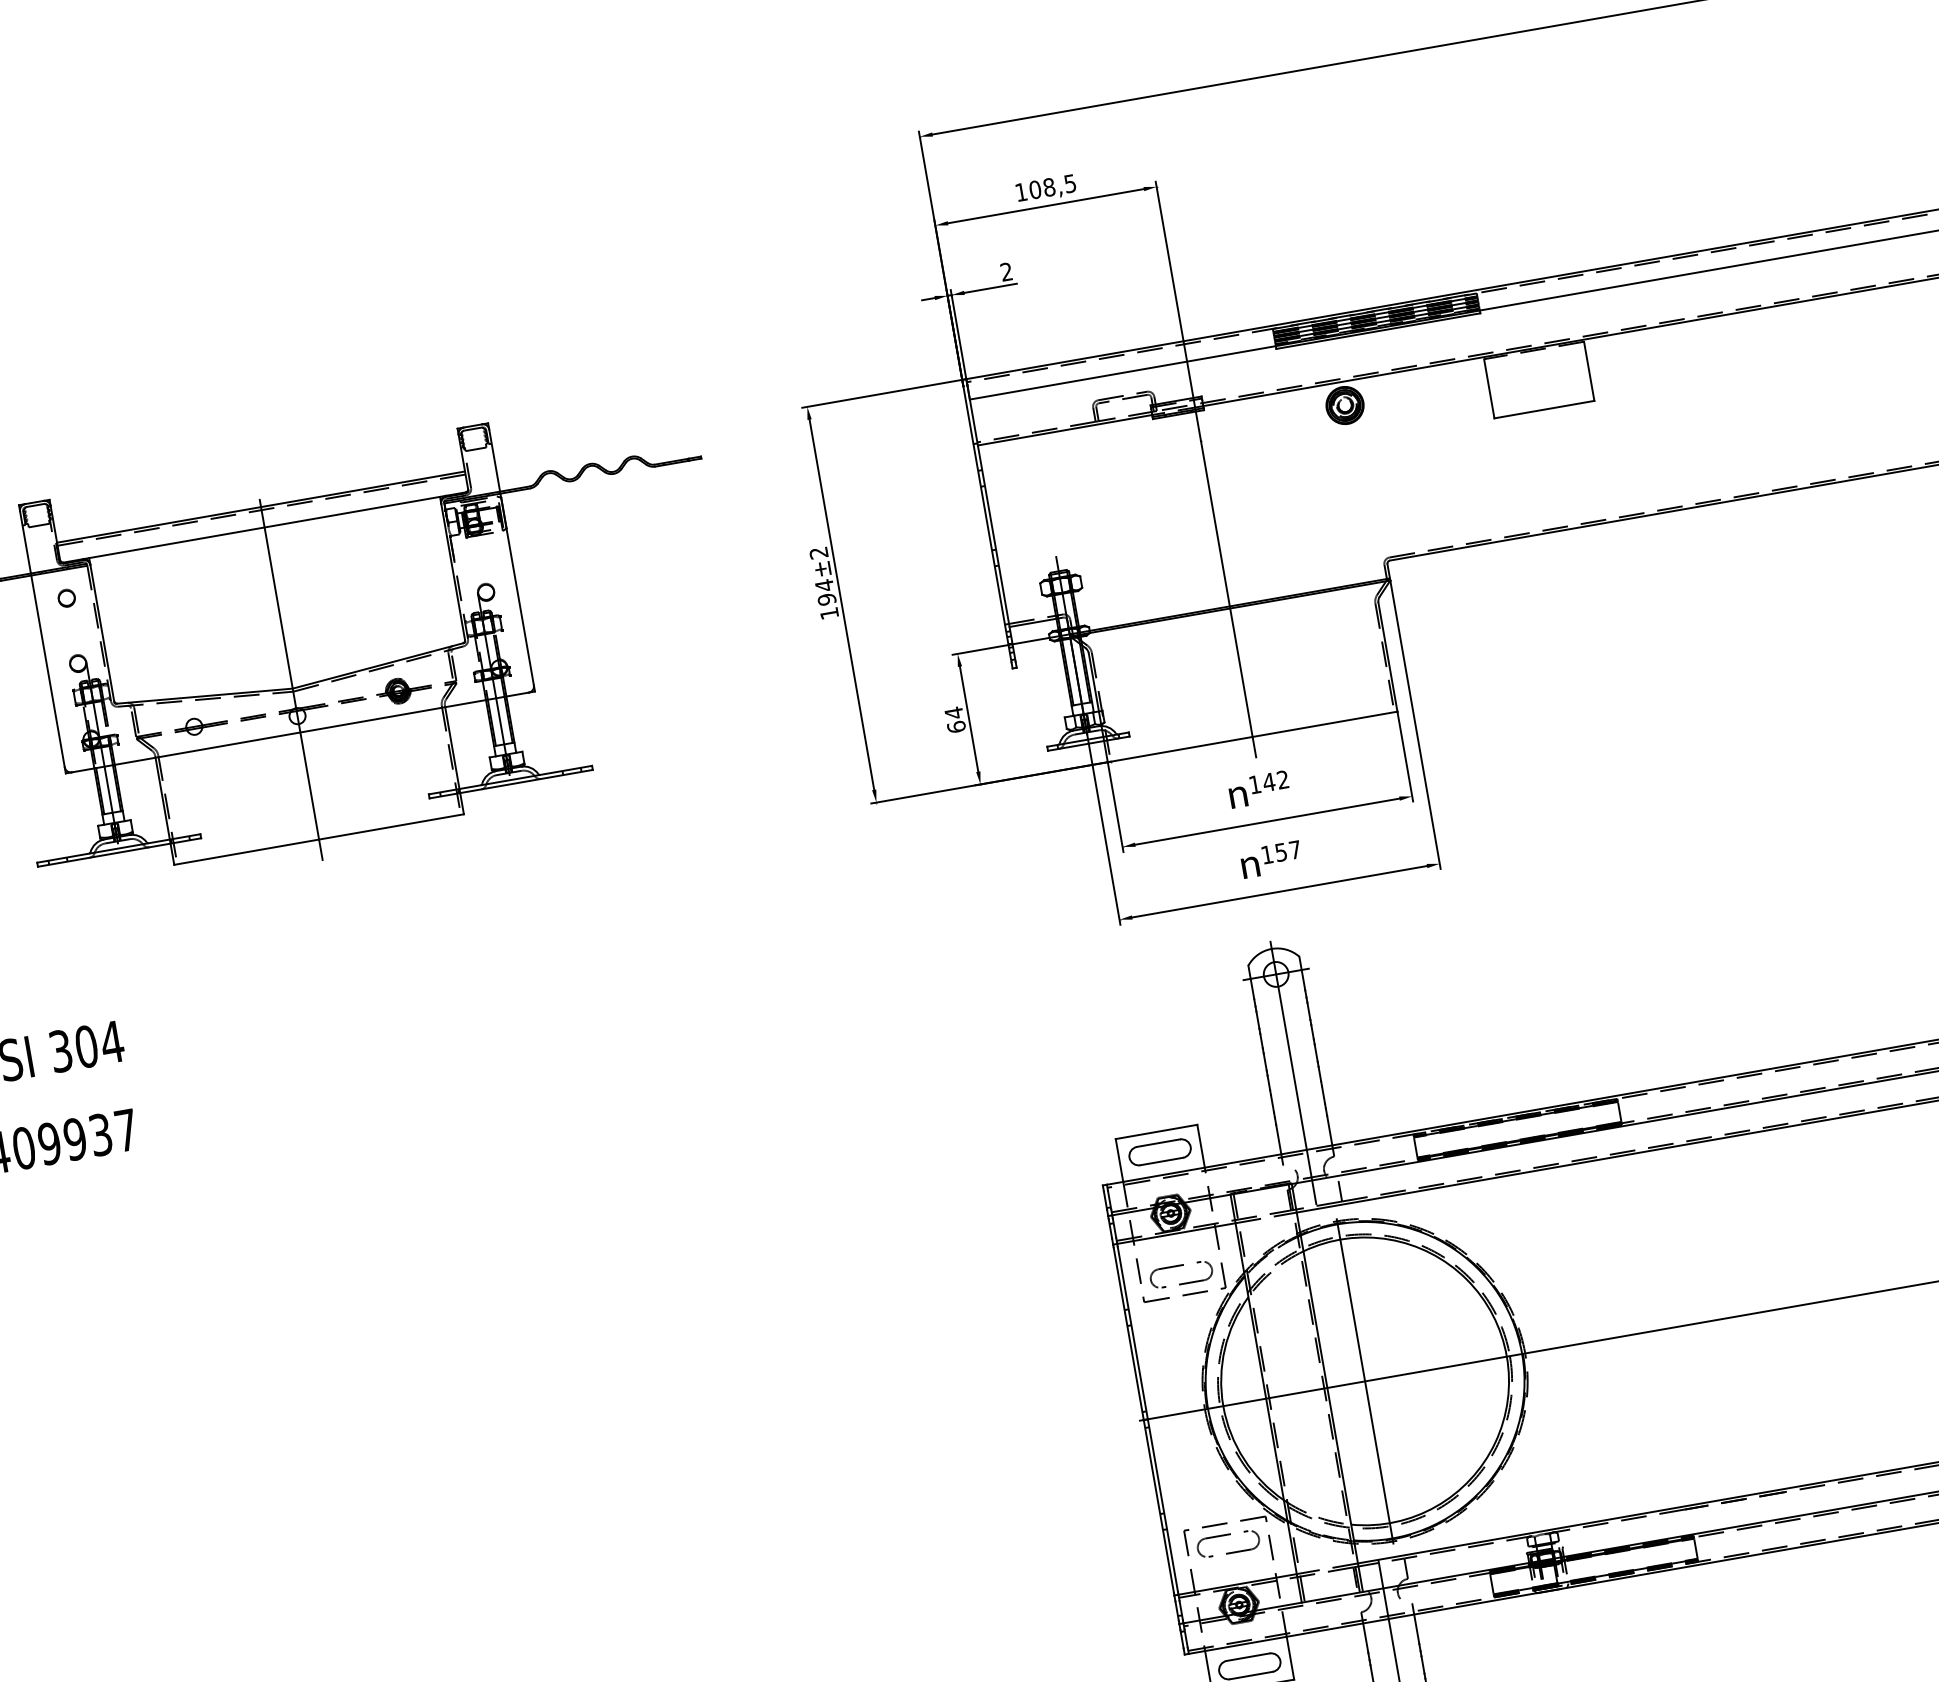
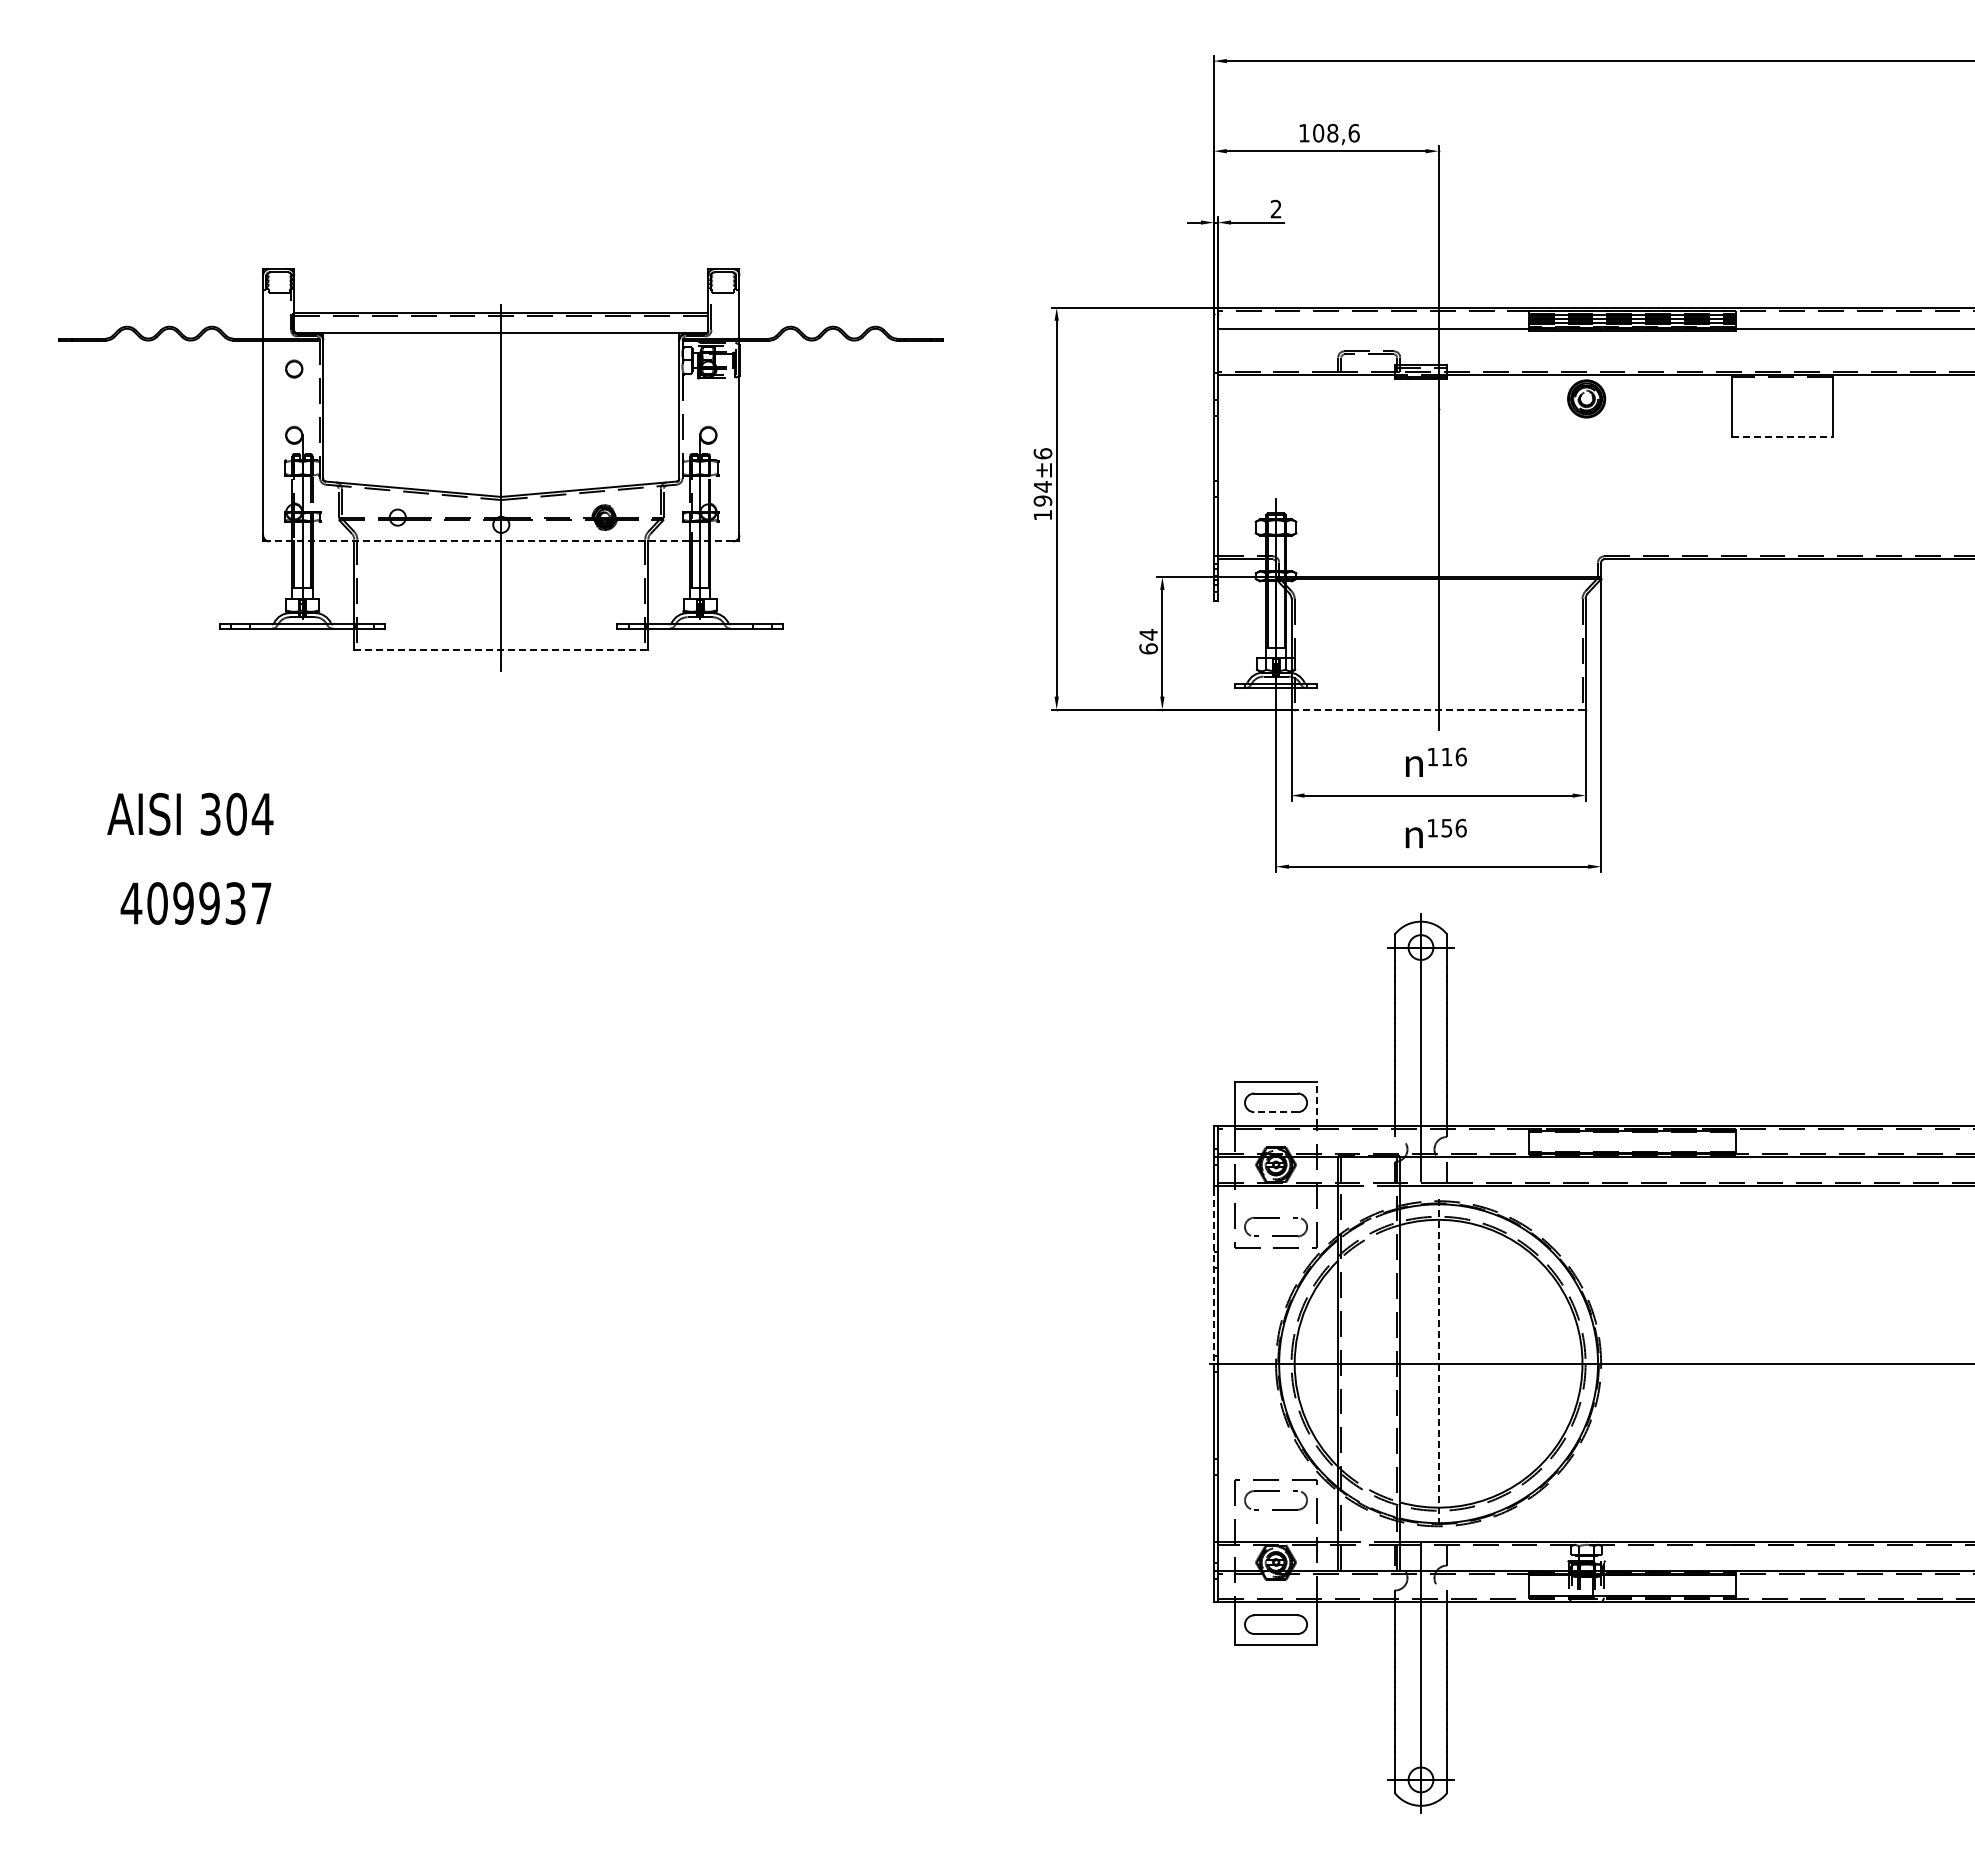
text: (1069, 183) -> (1353, 132), 108,5 -> 108,6
line: (1544, 409) -> (1782, 437), solid -> dashed
text: (818, 552) -> (1042, 453), ±2 -> ±6
line: (300, 732) -> (501, 541), solid -> dashed
line: (1253, 736) -> (1439, 709), solid -> dashed
text: (1275, 780) -> (1453, 756), 142 -> 116
line: (319, 839) -> (501, 650), solid -> dashed
text: (1294, 849) -> (1460, 827), 157 -> 156
line: (1201, 1145) -> (1317, 1103), solid -> dashed
line: (1162, 1161) -> (1276, 1112), solid -> dashed
line: (1128, 1334) -> (1213, 1276), solid -> dashed
line: (1364, 1381) -> (1438, 1363), solid -> dashed

